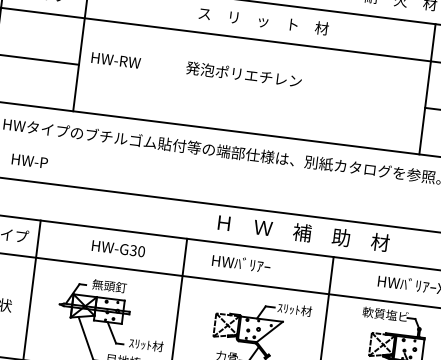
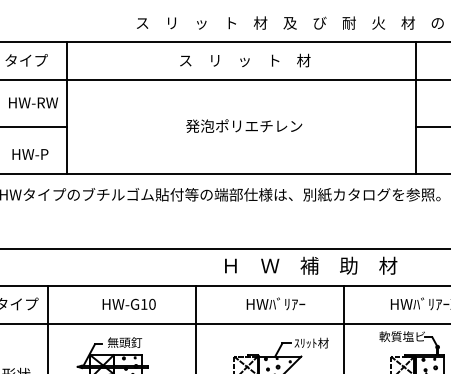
text: (116, 60) -> (33, 102), moved
text: (244, 74) -> (244, 125), moved
text: (29, 161) -> (30, 154), moved
text: (132, 249) -> (143, 303), HW-G30 -> HW-G10
text: (241, 263) -> (275, 303), moved

